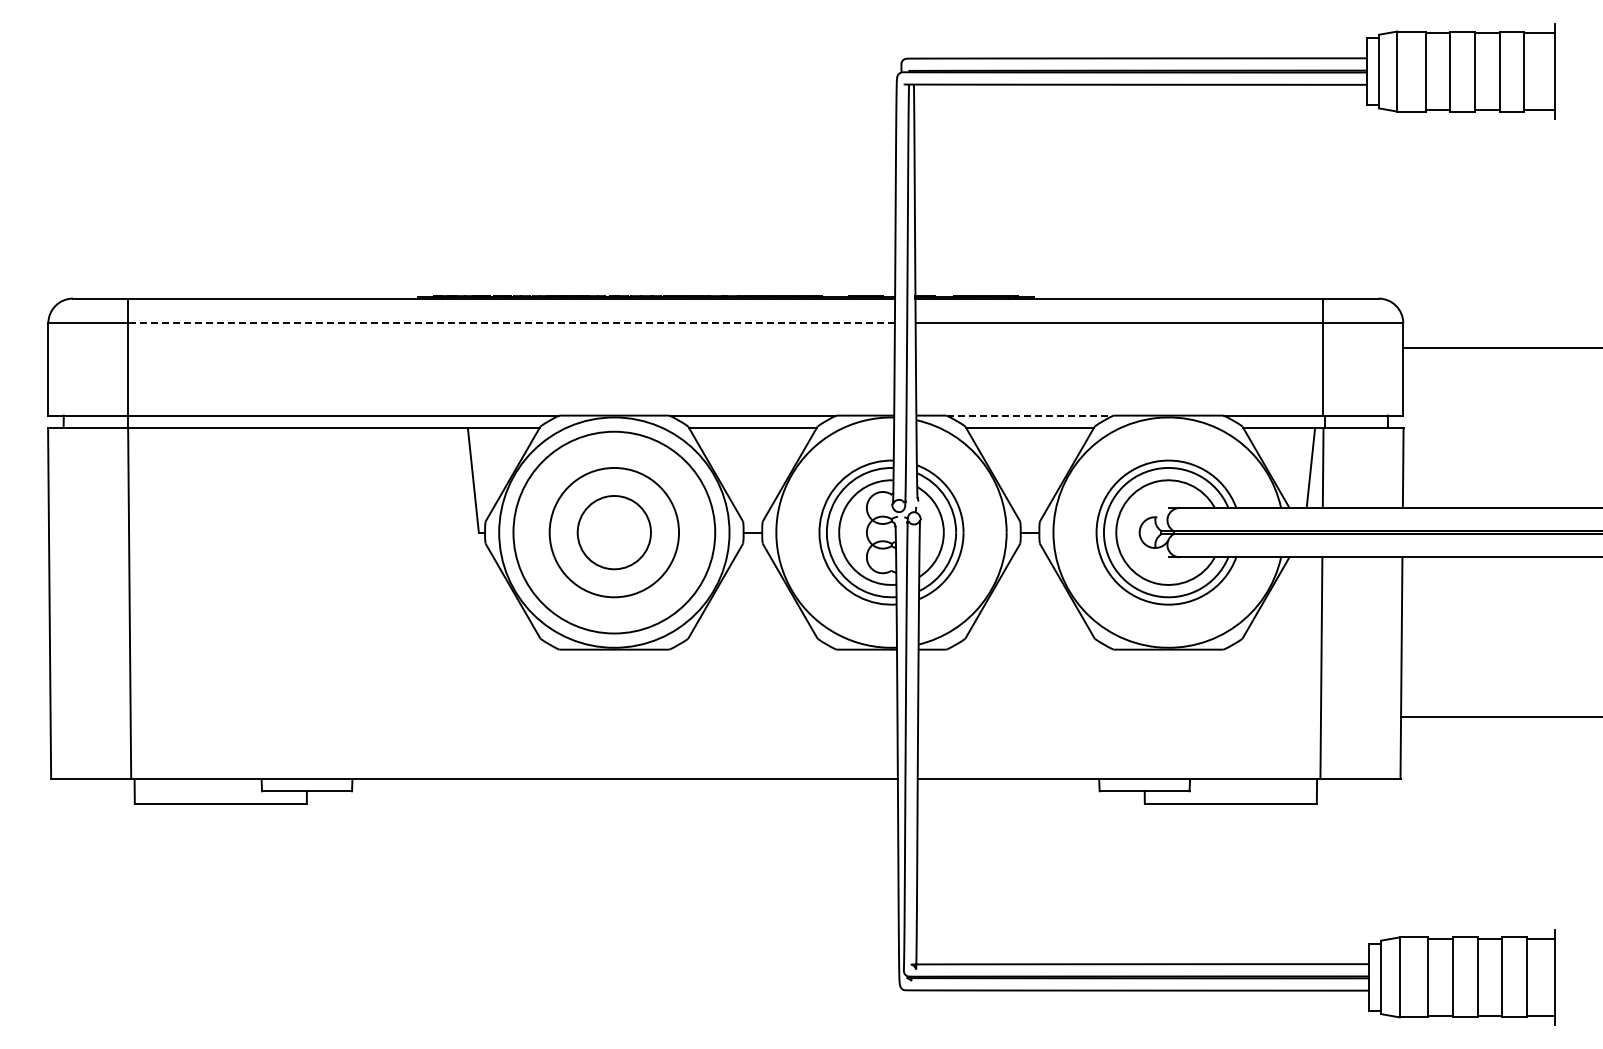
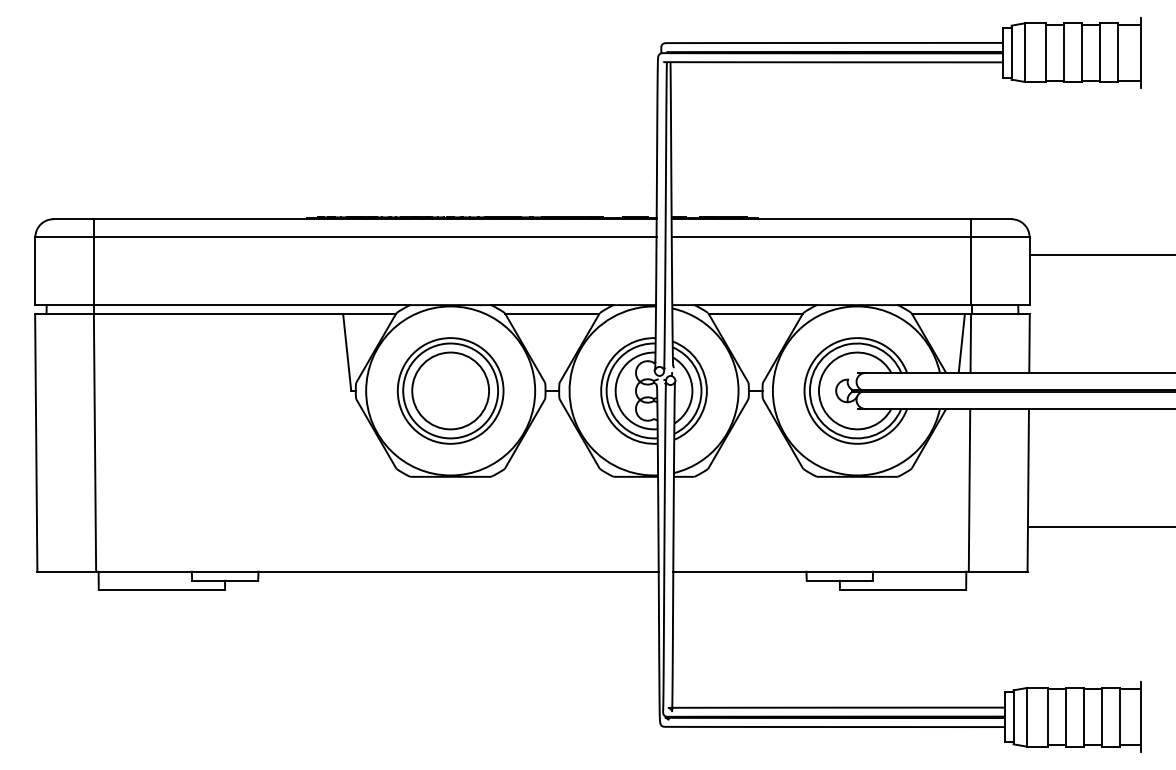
line: (511, 323) -> (375, 237), dashed -> solid
line: (1030, 415) -> (756, 305), dashed -> solid
circle: (614, 532) -> (450, 390), size x0.71
circle: (614, 532) -> (450, 390), size x1.43

